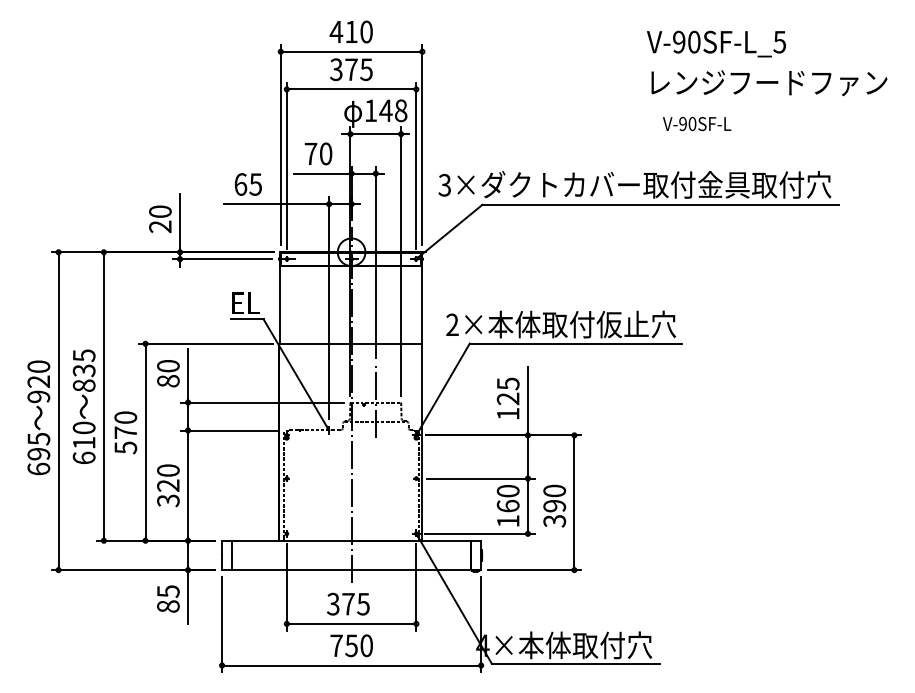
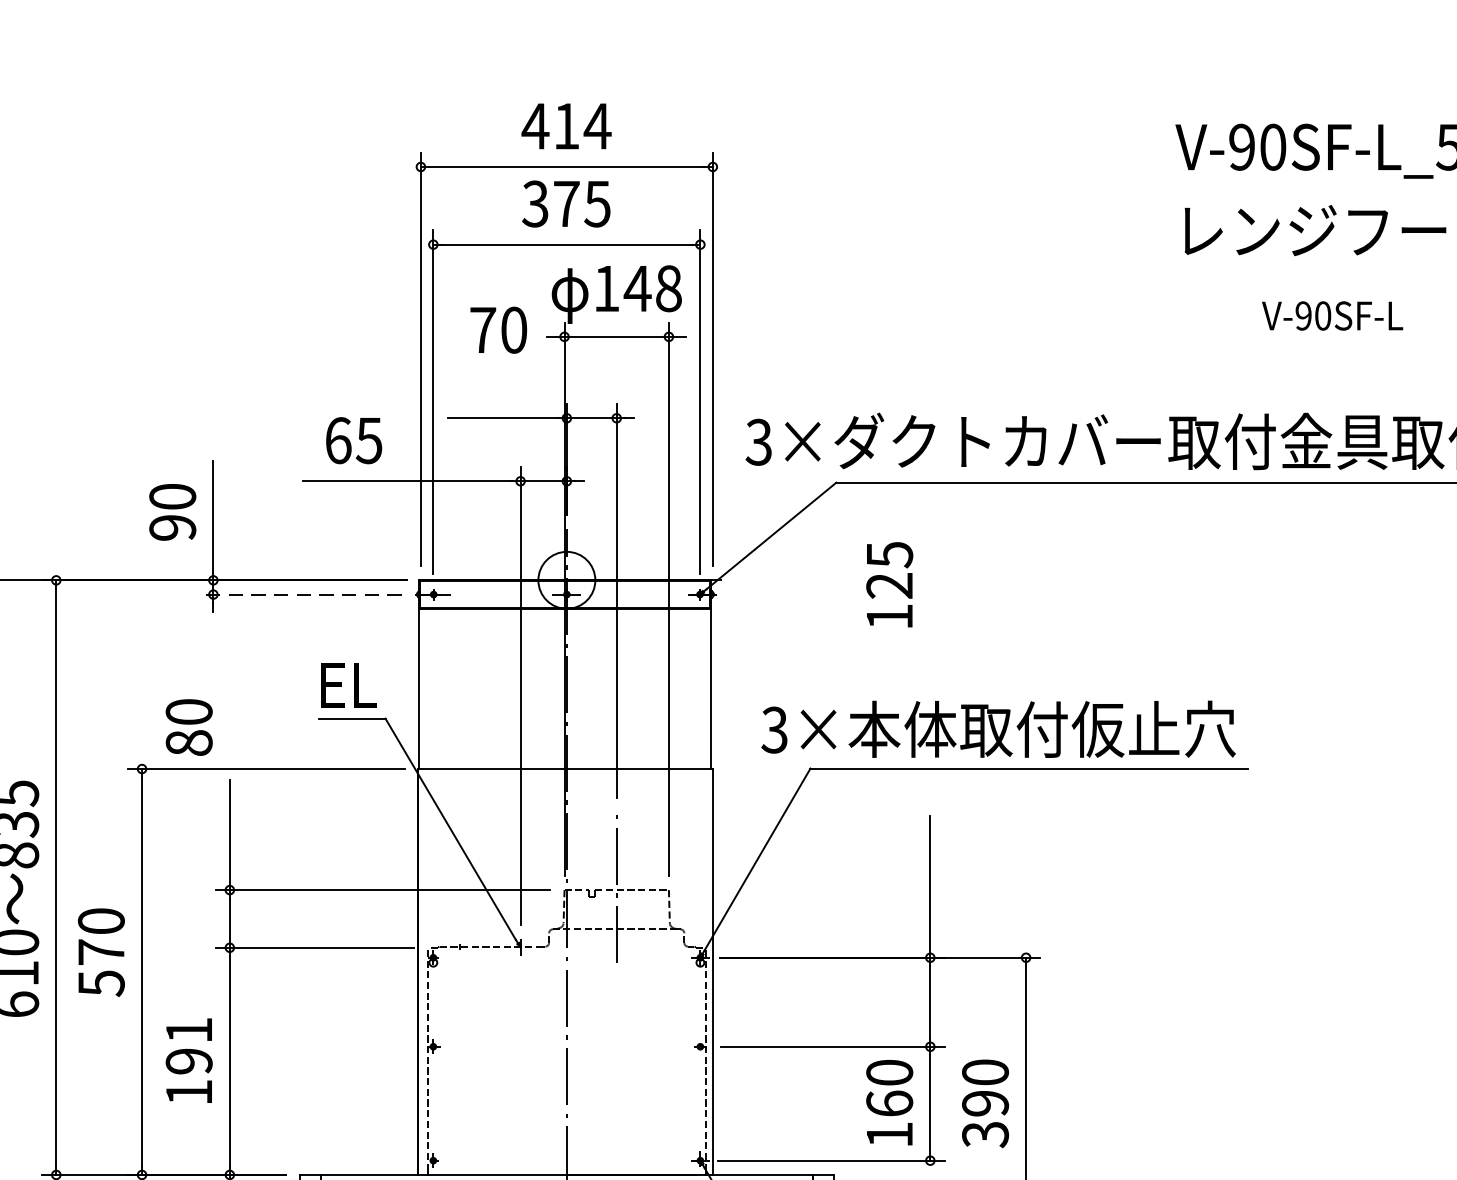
text: (366, 31) -> (597, 125), 410 -> 414
text: (697, 124) -> (1333, 316), moved
text: (318, 153) -> (498, 329), moved
text: (160, 226) -> (172, 527), 20 -> 90
line: (221, 259) -> (298, 595), solid -> dashed
text: (452, 325) -> (774, 731), 2× -> 3×
text: (168, 373) -> (189, 727), moved
text: (507, 397) -> (888, 582), moved
text: (168, 485) -> (189, 1061), 320 -> 191

